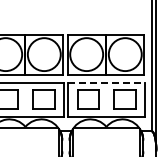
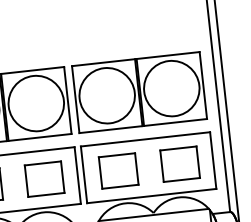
line: (106, 82) -> (145, 138), dashed -> solid

